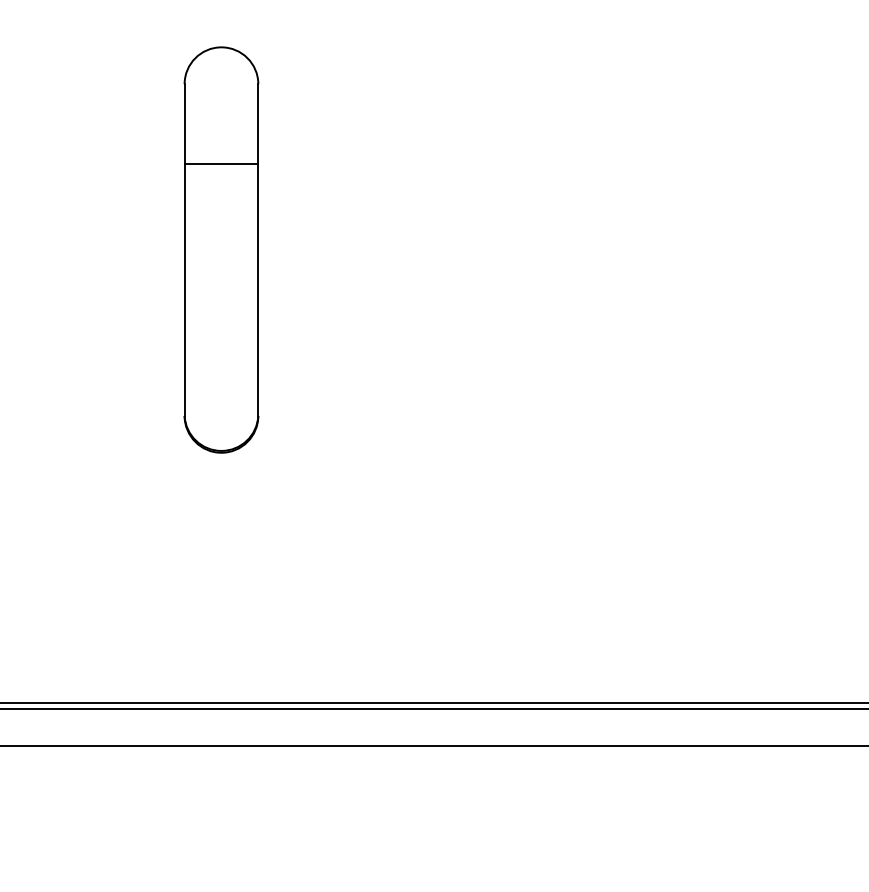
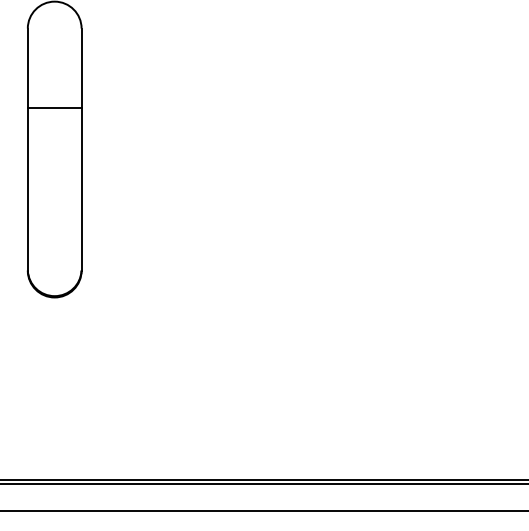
line: (221, 163) -> (54, 107), moved

